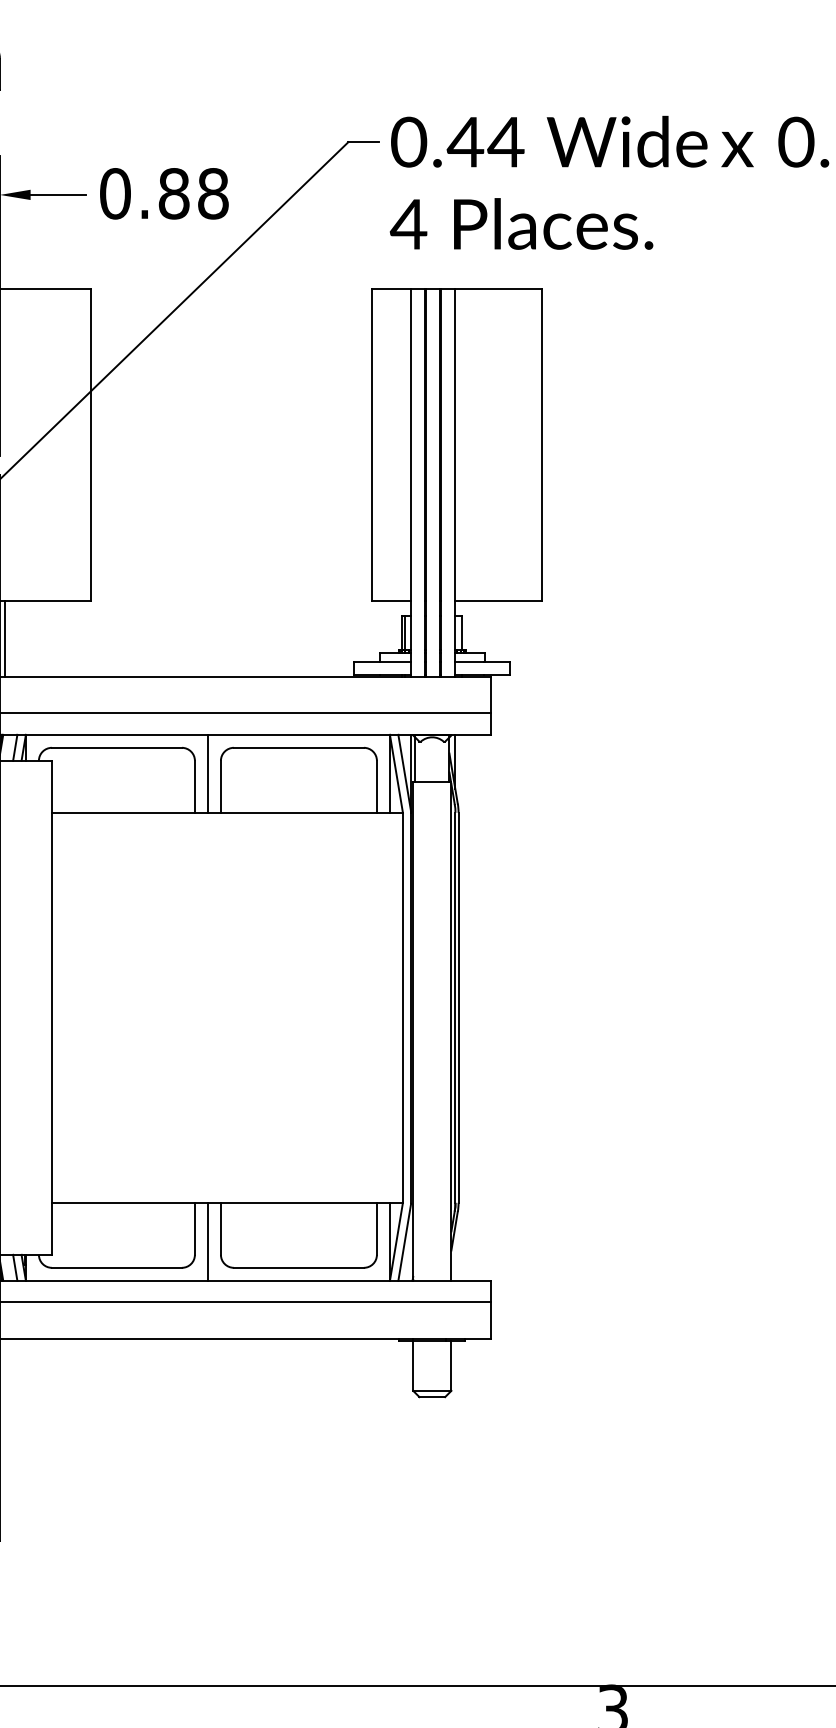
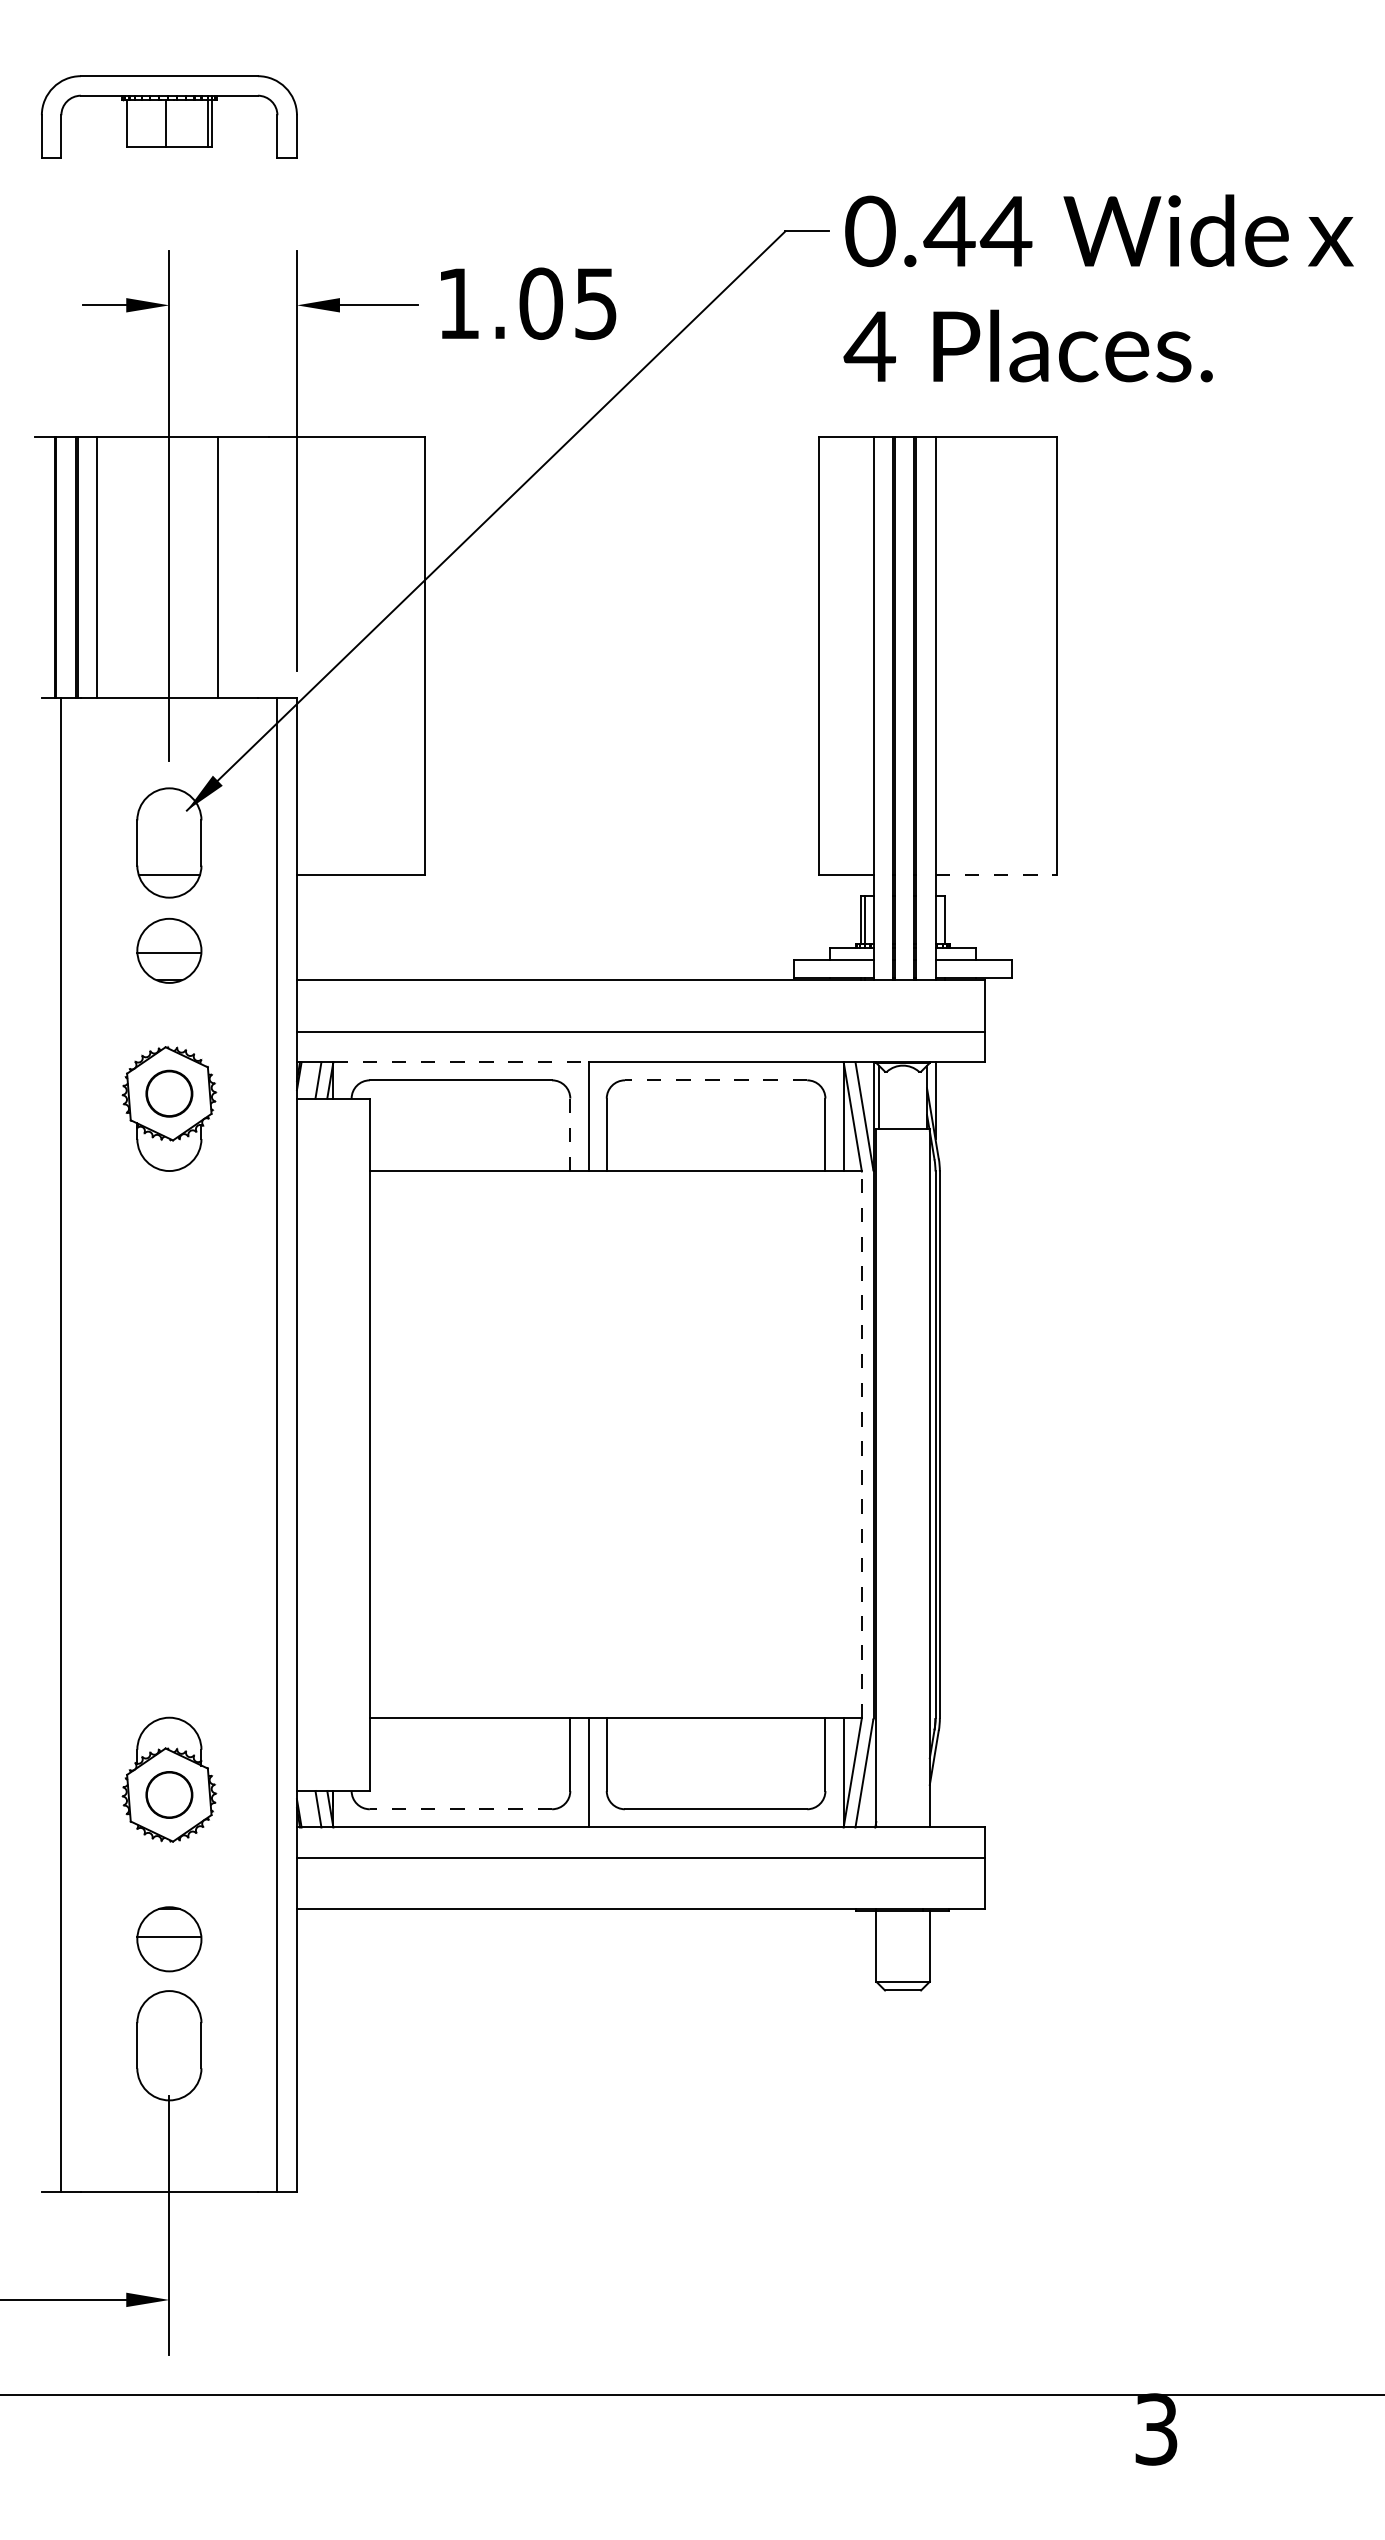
text: (164, 193) -> (527, 303), 0.88 -> 1.05
line: (498, 600) -> (996, 874), solid -> dashed
line: (4, 638) -> (303, 927), removed
line: (116, 735) -> (460, 1062), solid -> dashed
line: (298, 747) -> (715, 1080), solid -> dashed
line: (195, 786) -> (570, 1134), solid -> dashed
line: (402, 1007) -> (861, 1444), solid -> dashed
line: (116, 1268) -> (460, 1809), solid -> dashed

